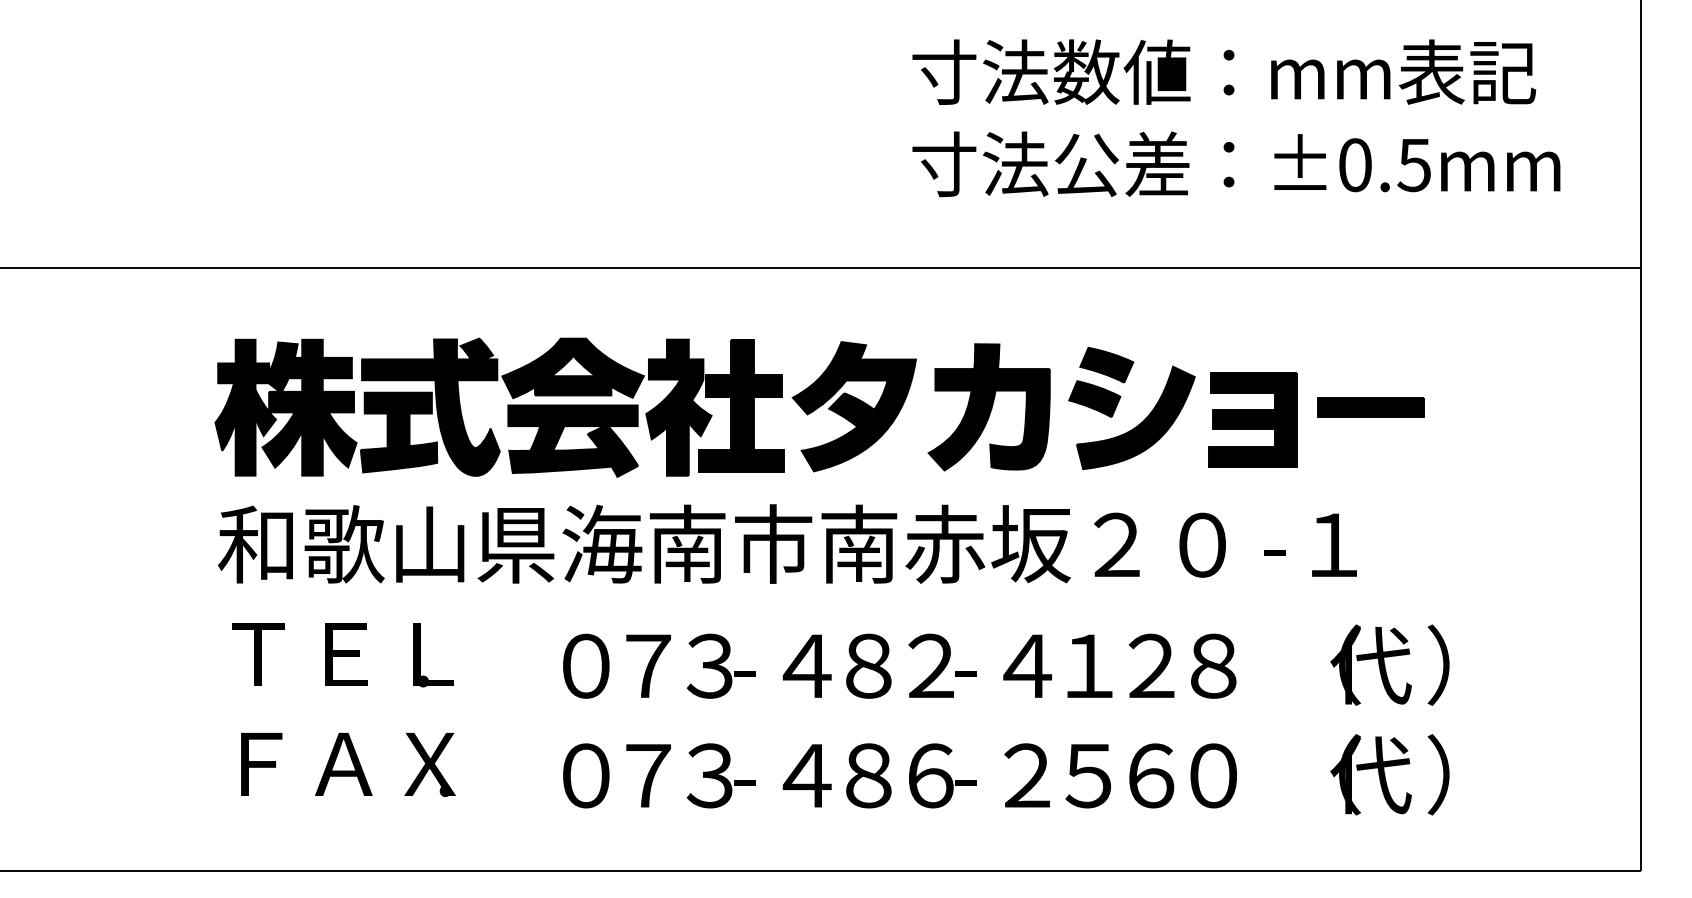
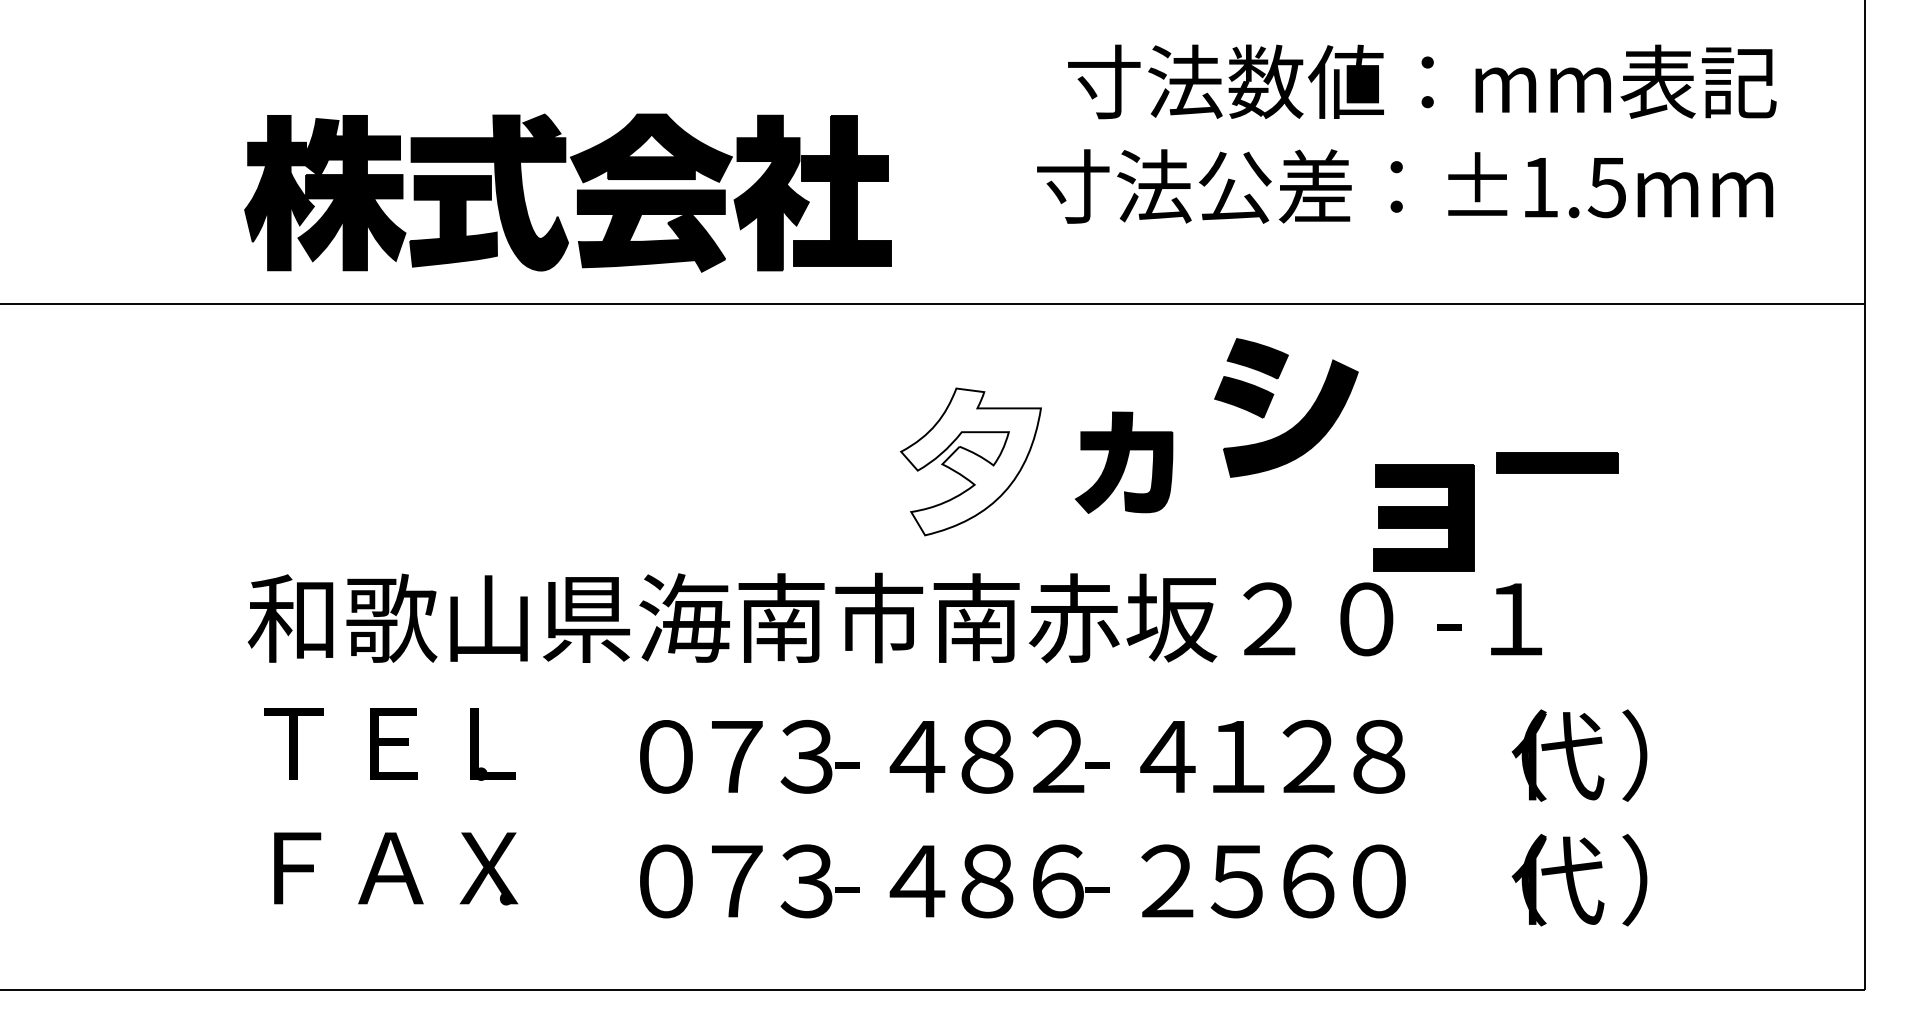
text: (1224, 71) -> (1422, 81), moved
text: (1355, 165) -> (1540, 187), ±0.5mm -> ±1.5mm
part: (1119, 401) -> (1272, 399), moved
fill: (853, 406) -> (970, 461), removed
part: (508, 407) -> (577, 192), moved
part: (988, 407) -> (1123, 462), size x0.7
part: (1252, 419) -> (1423, 517), moved

